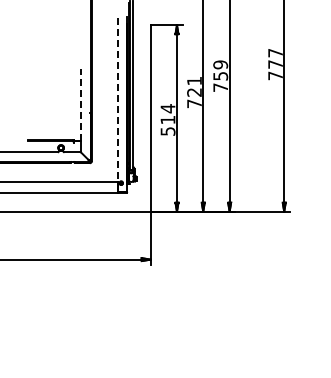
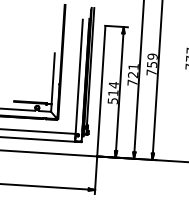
line: (81, 104) -> (53, 78), dashed -> solid
line: (117, 105) -> (78, 80), dashed -> solid

